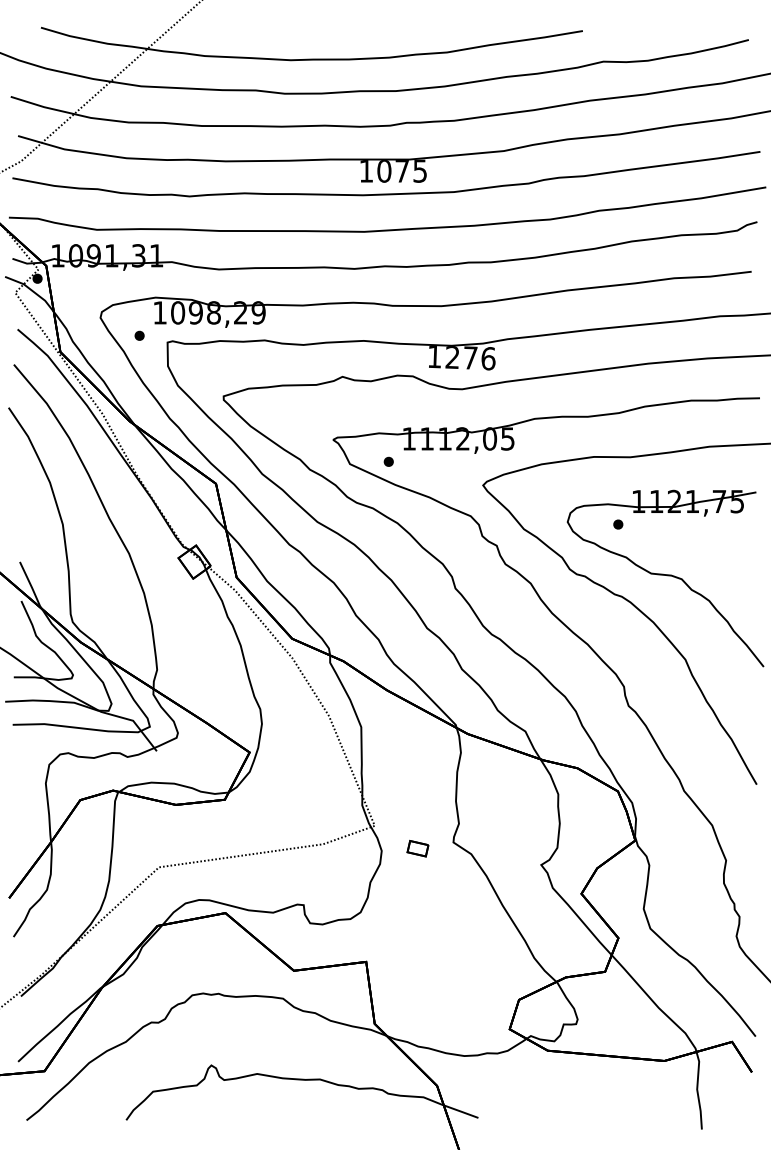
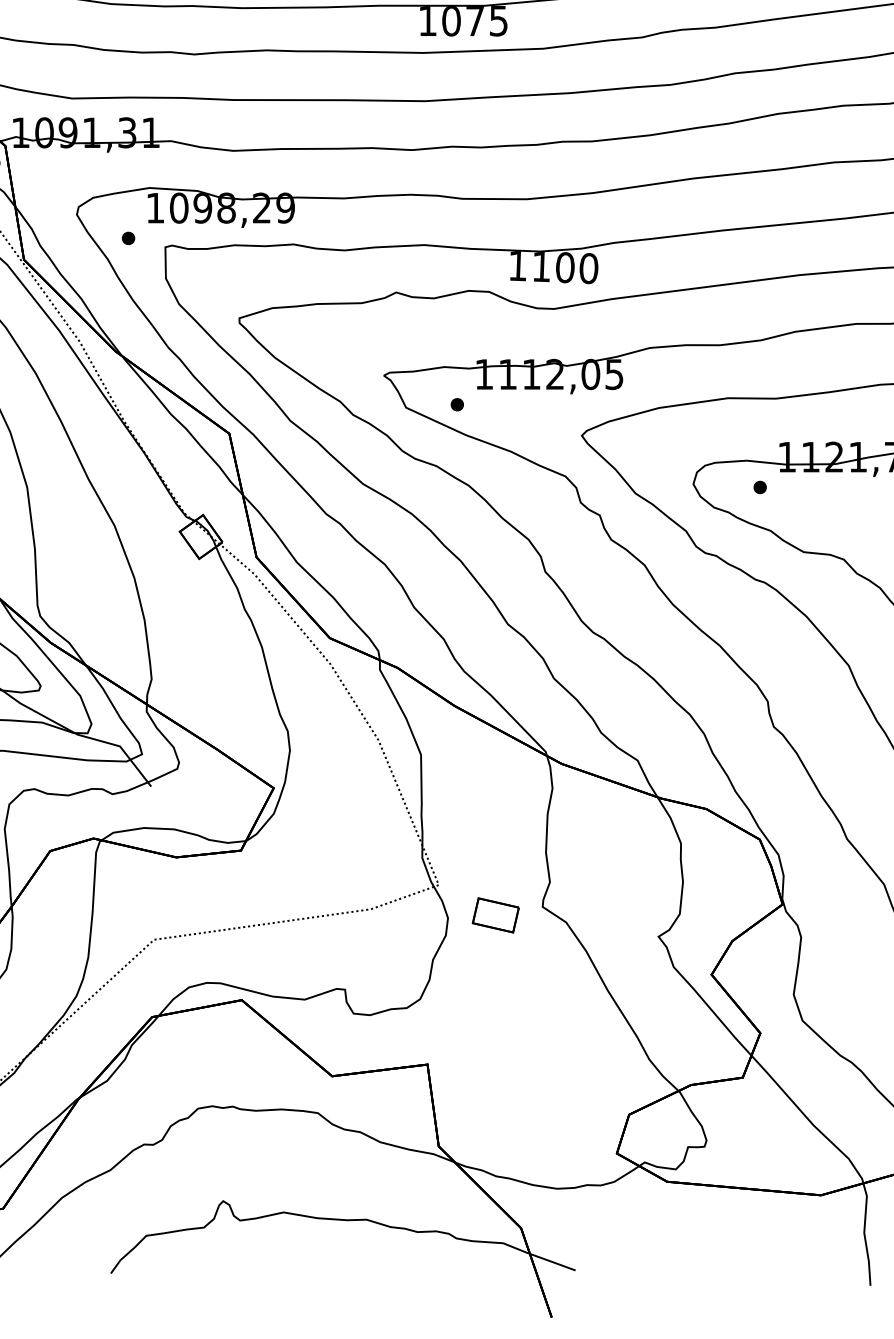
text: (470, 358) -> (565, 268), 1276 -> 1100
part: (417, 848) -> (495, 914), size x1.67

